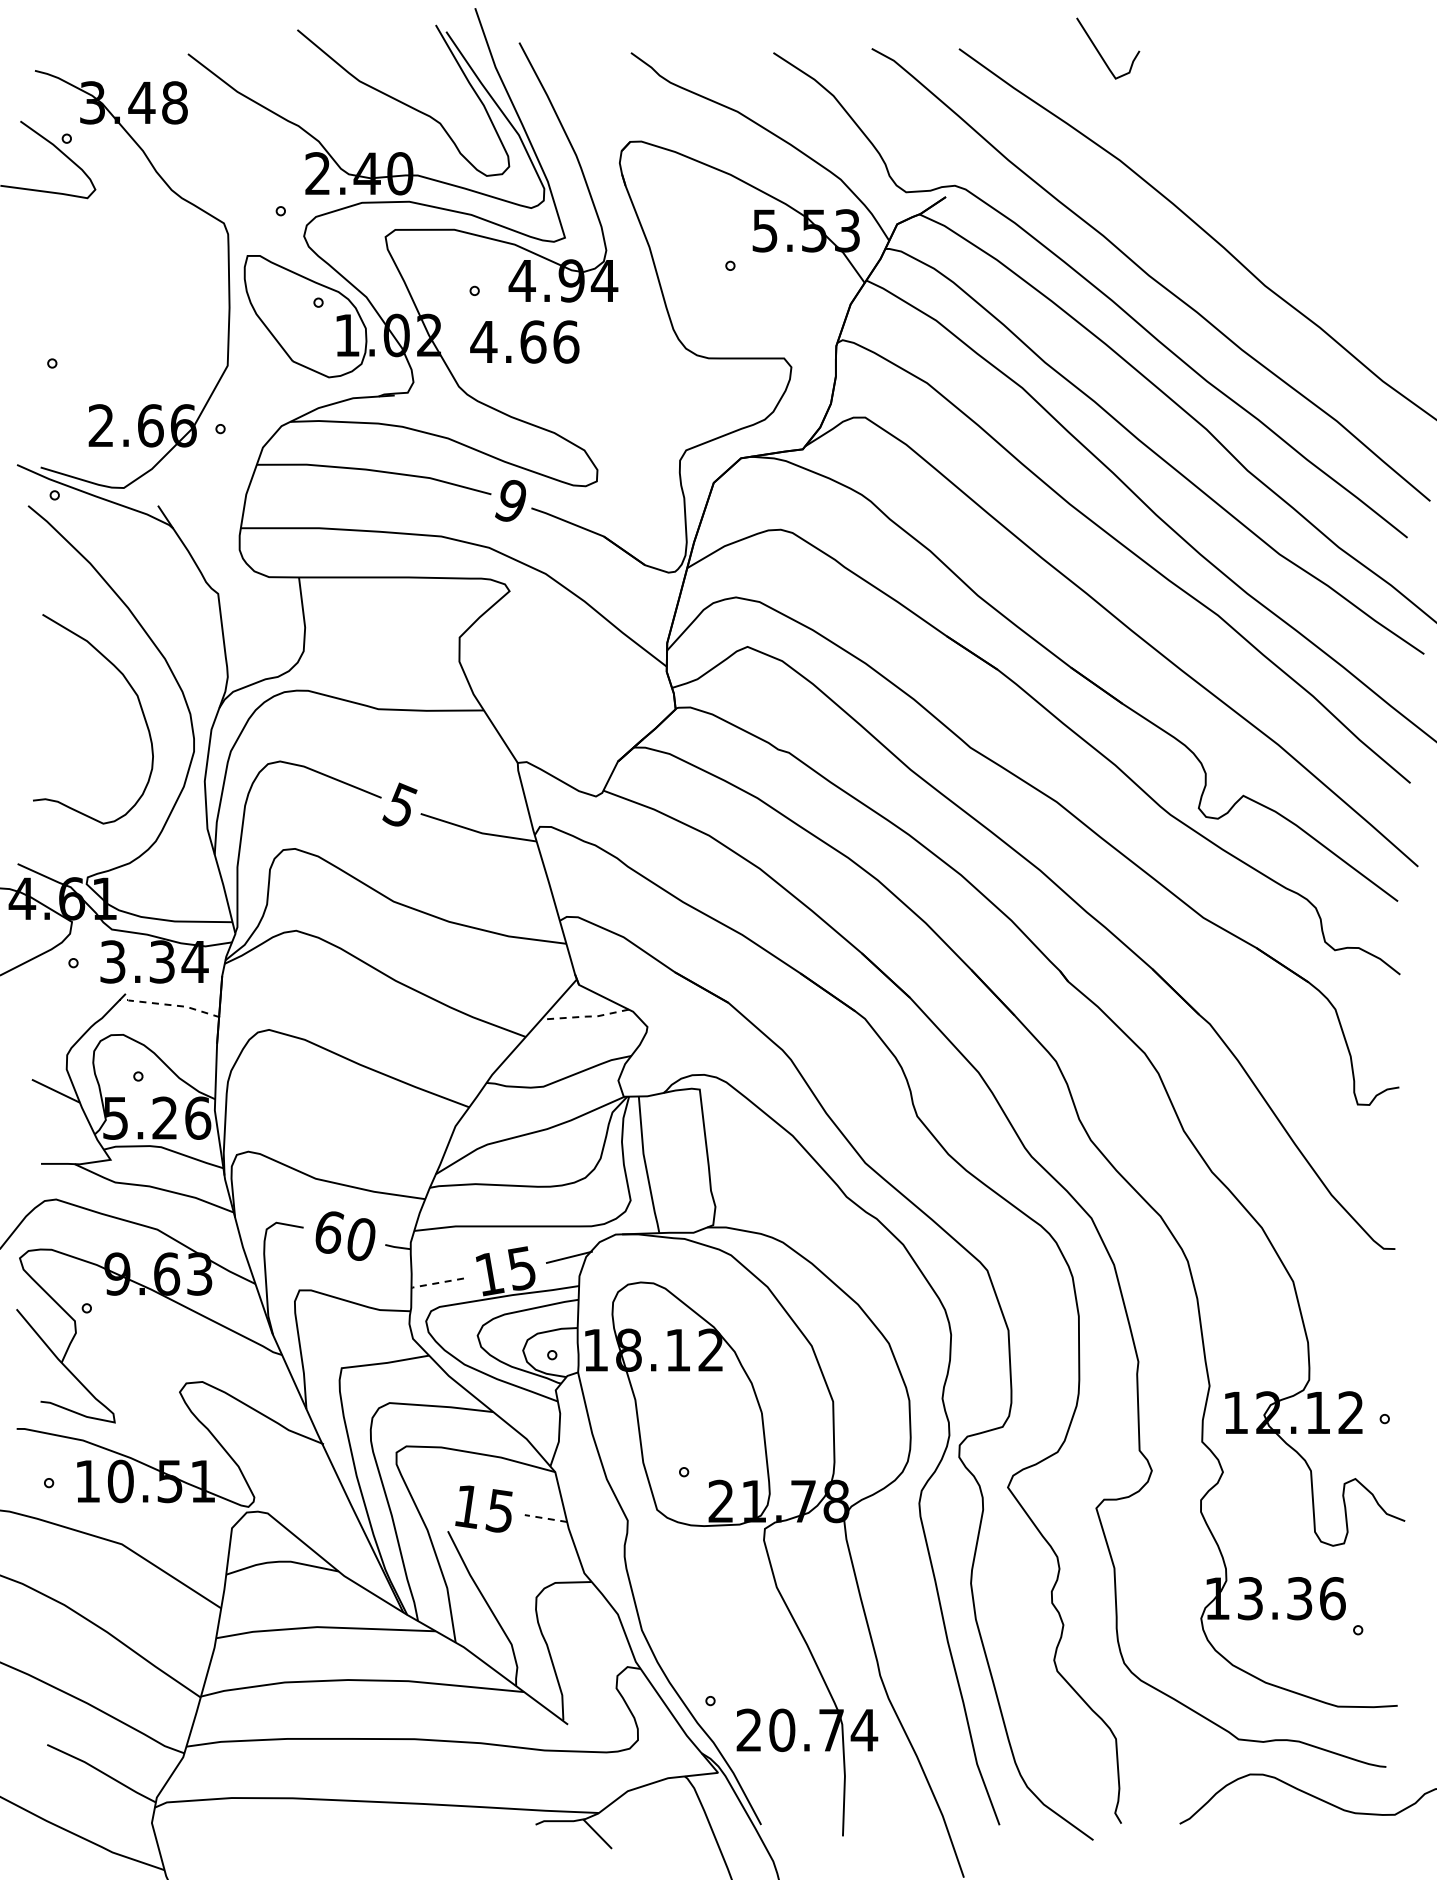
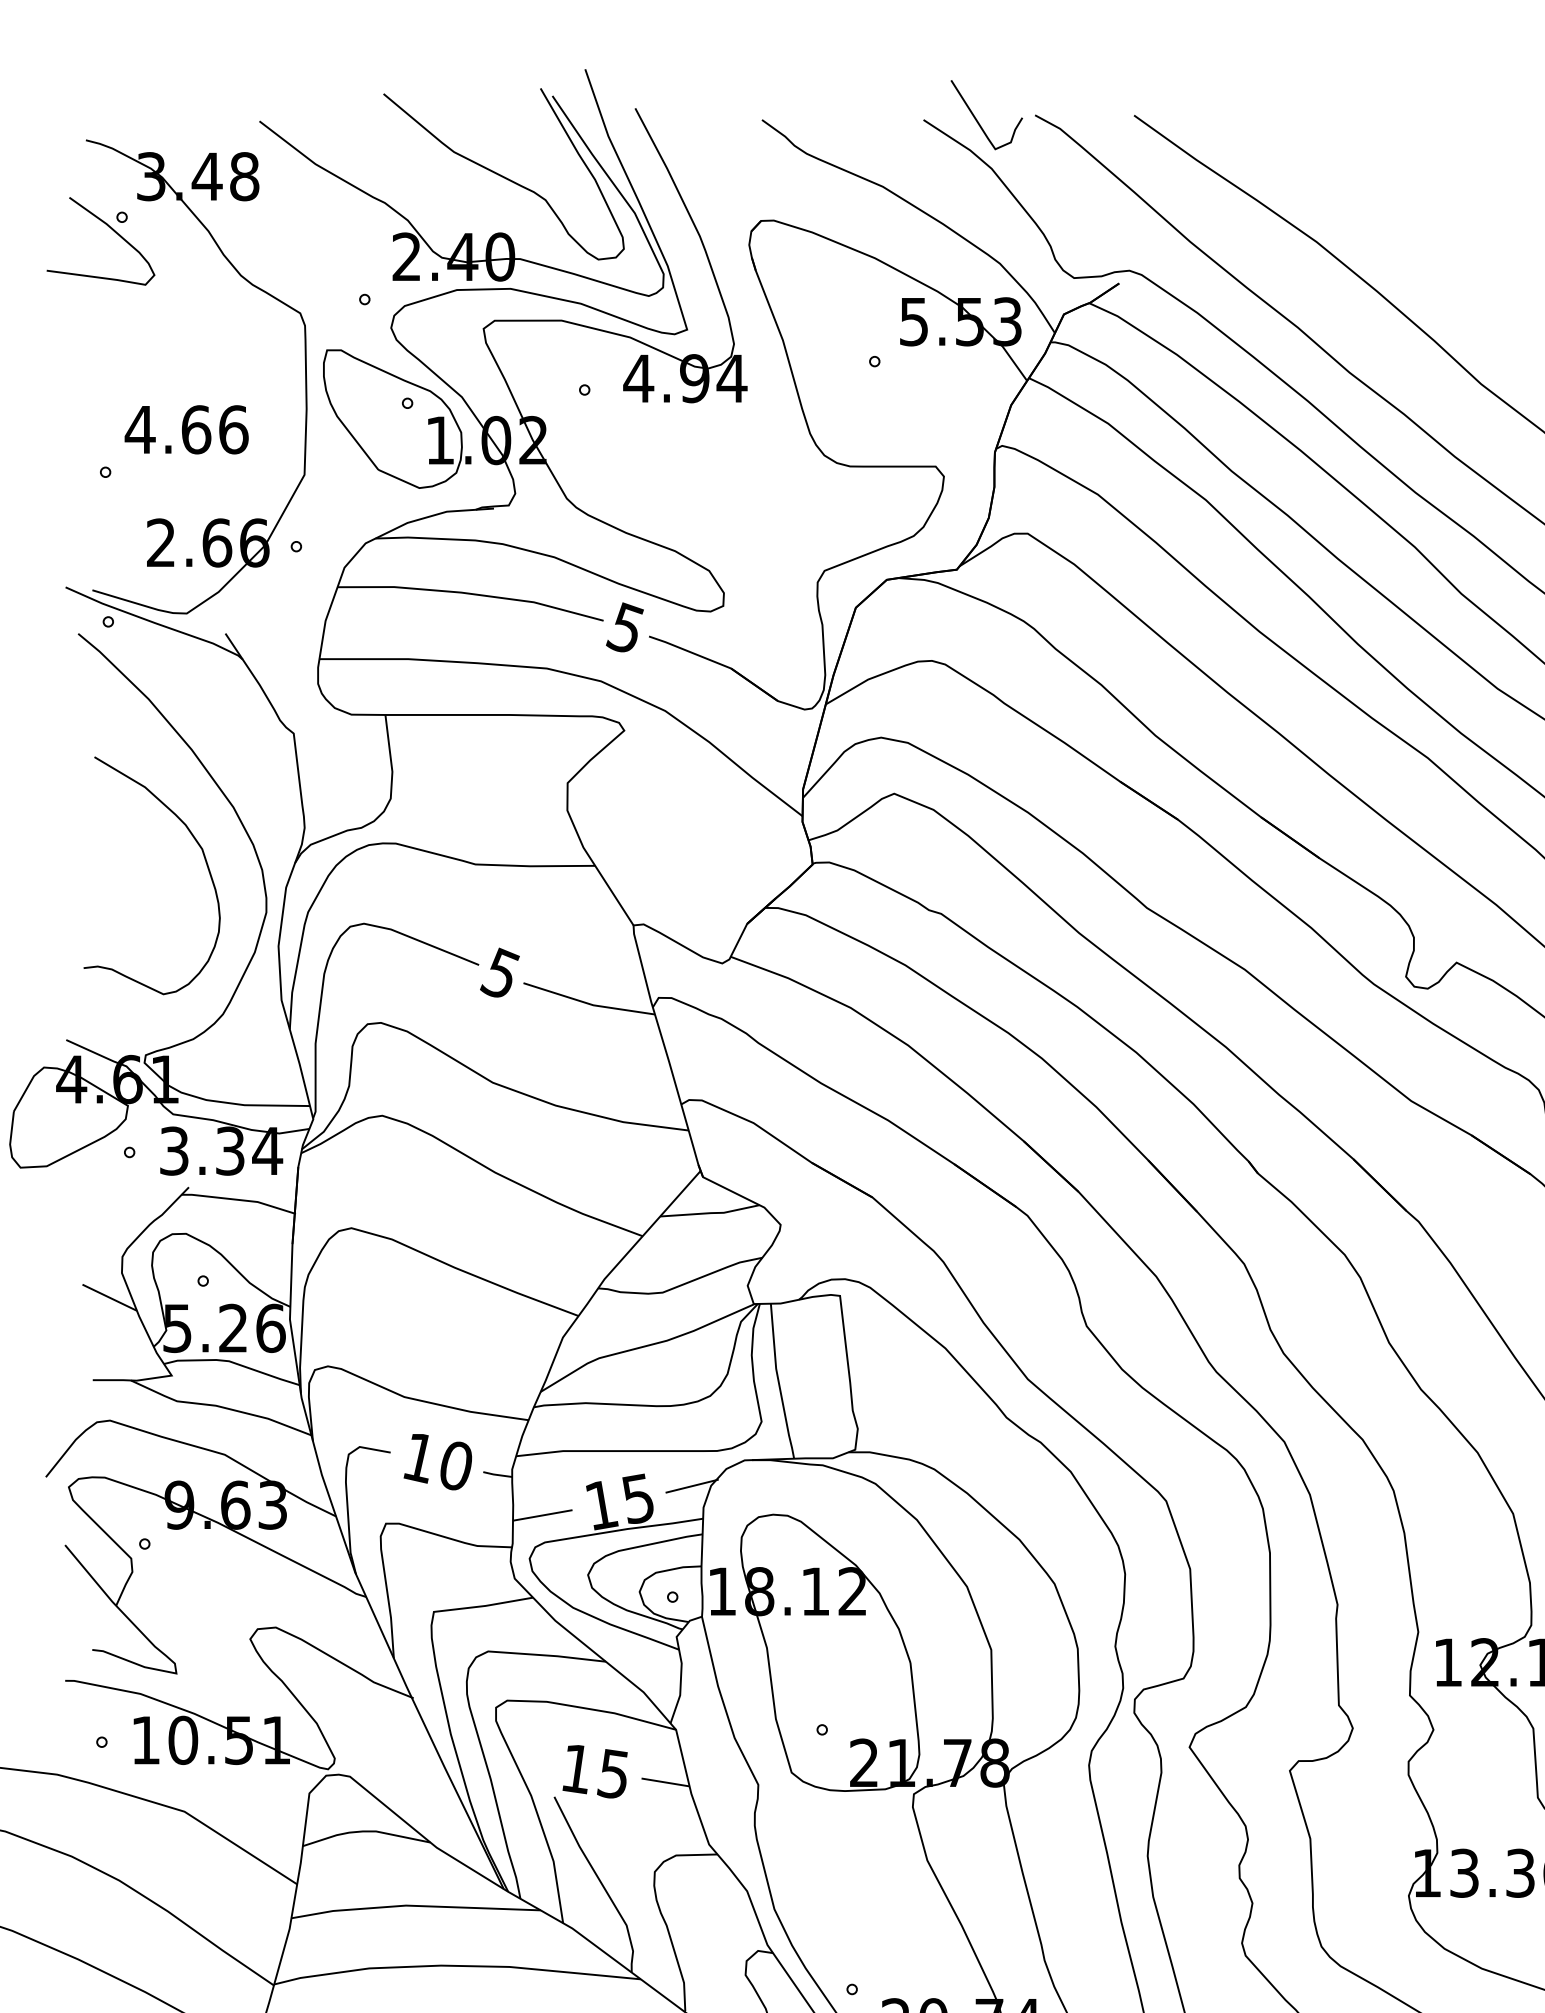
curve: (1101, 54) -> (979, 121), moved
text: (524, 341) -> (186, 429), moved
text: (509, 500) -> (624, 627), 9 -> 5
line: (169, 1004) -> (238, 1199), dashed -> solid
line: (585, 1016) -> (710, 1212), dashed -> solid
text: (329, 1233) -> (420, 1459), 60 -> 10
line: (436, 1283) -> (541, 1515), dashed -> solid
line: (545, 1518) -> (665, 1782), dashed -> solid

